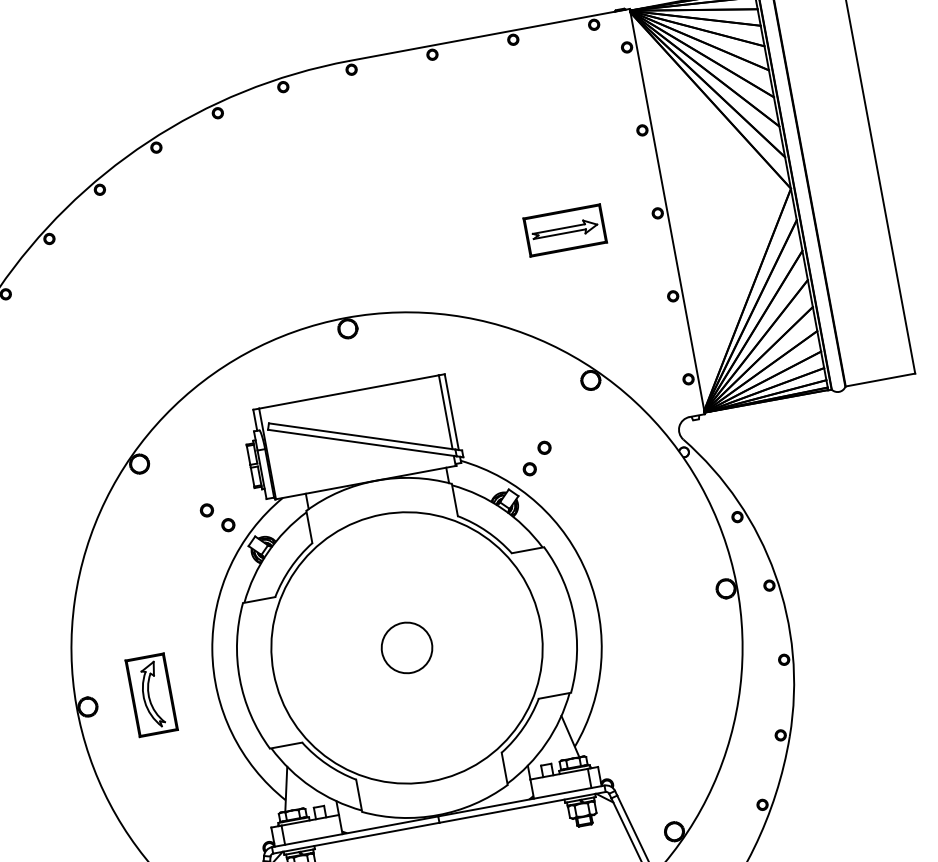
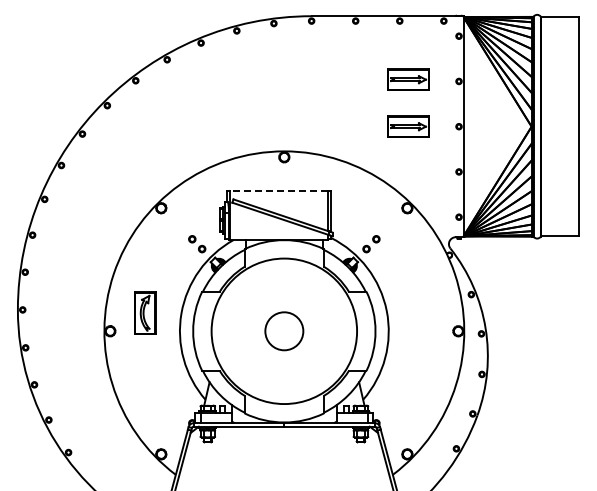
part: (549, 143) -> (408, 79), added
line: (348, 391) -> (278, 190), solid -> dashed
circle: (405, 646) -> (283, 330), size x1.4
part: (152, 693) -> (145, 312), moved

